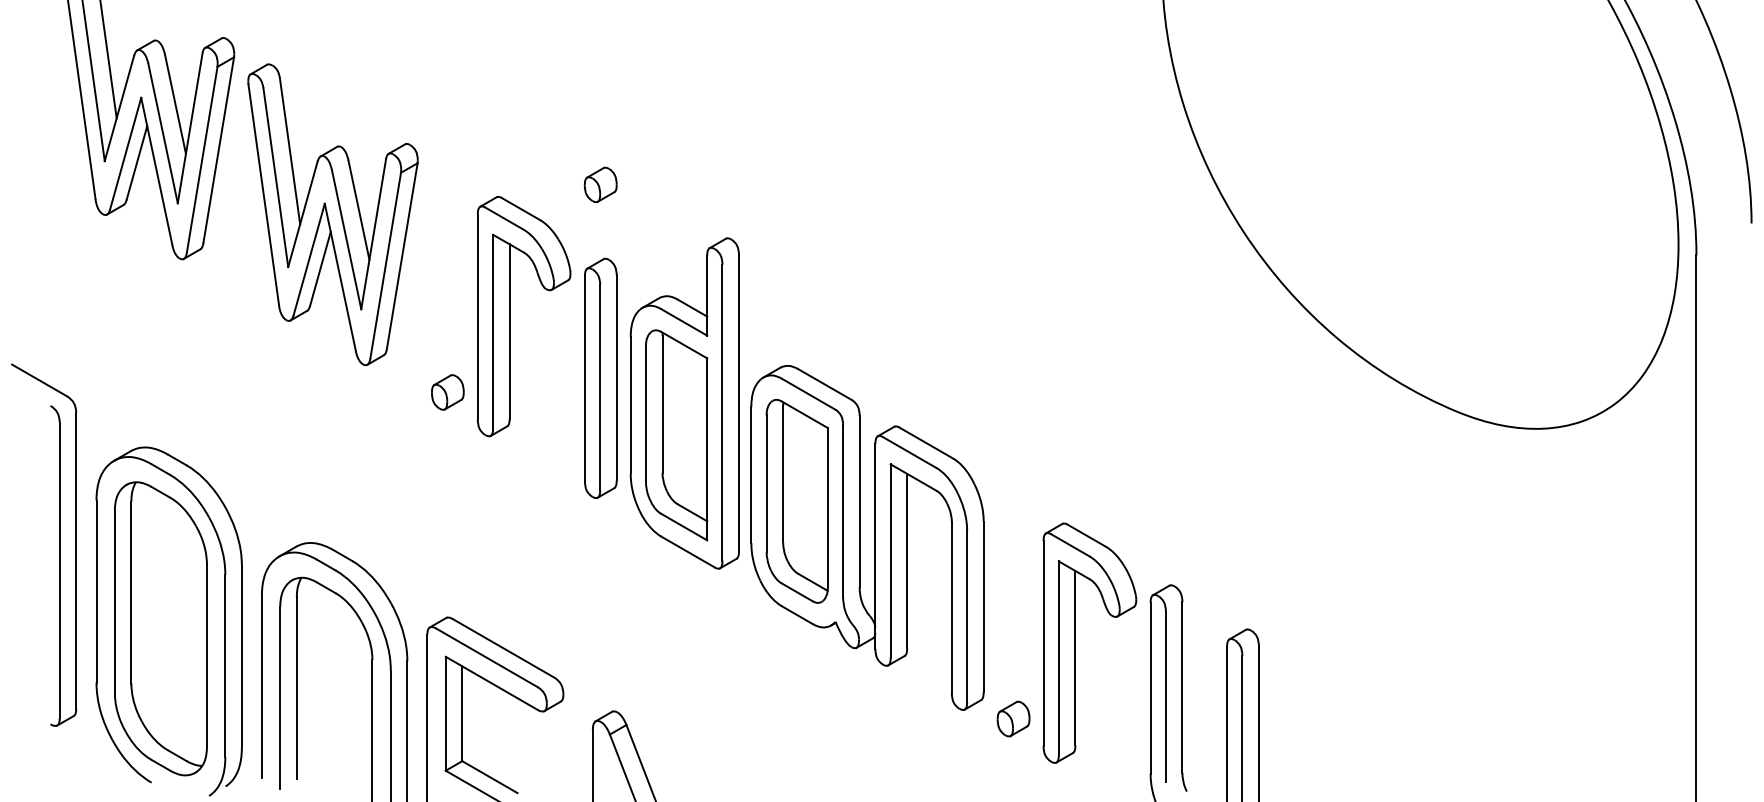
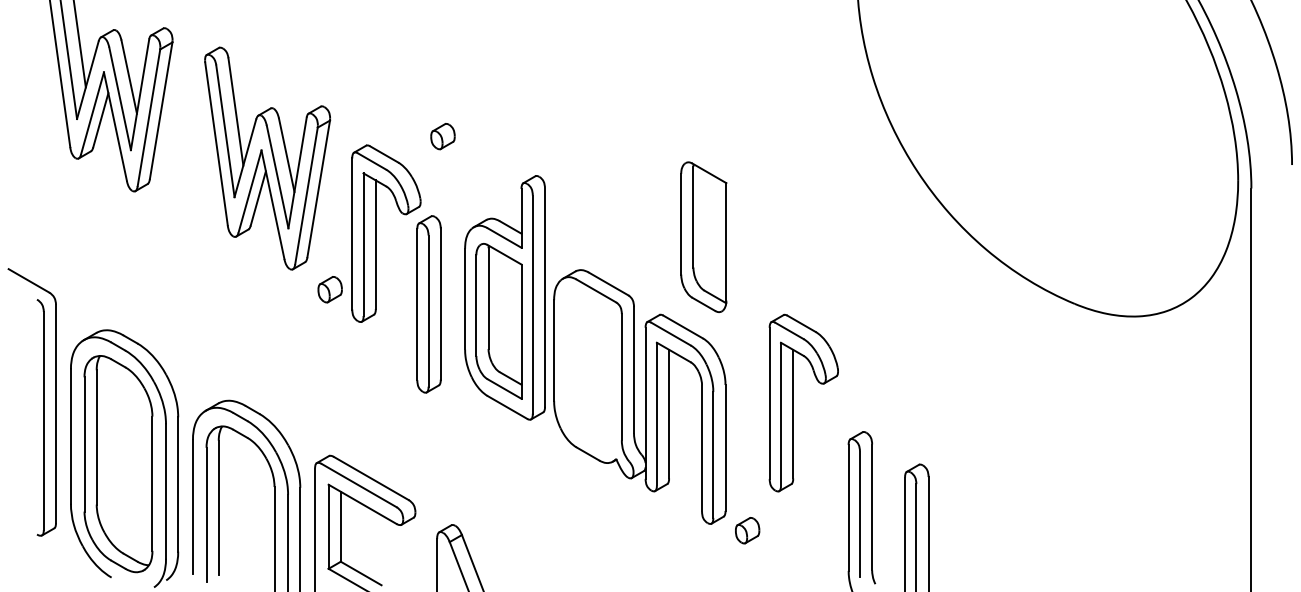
part: (332, 214) -> (267, 158), moved
part: (600, 377) -> (428, 303), moved
part: (796, 501) -> (703, 237), moved
part: (1075, 642) -> (793, 402), moved

